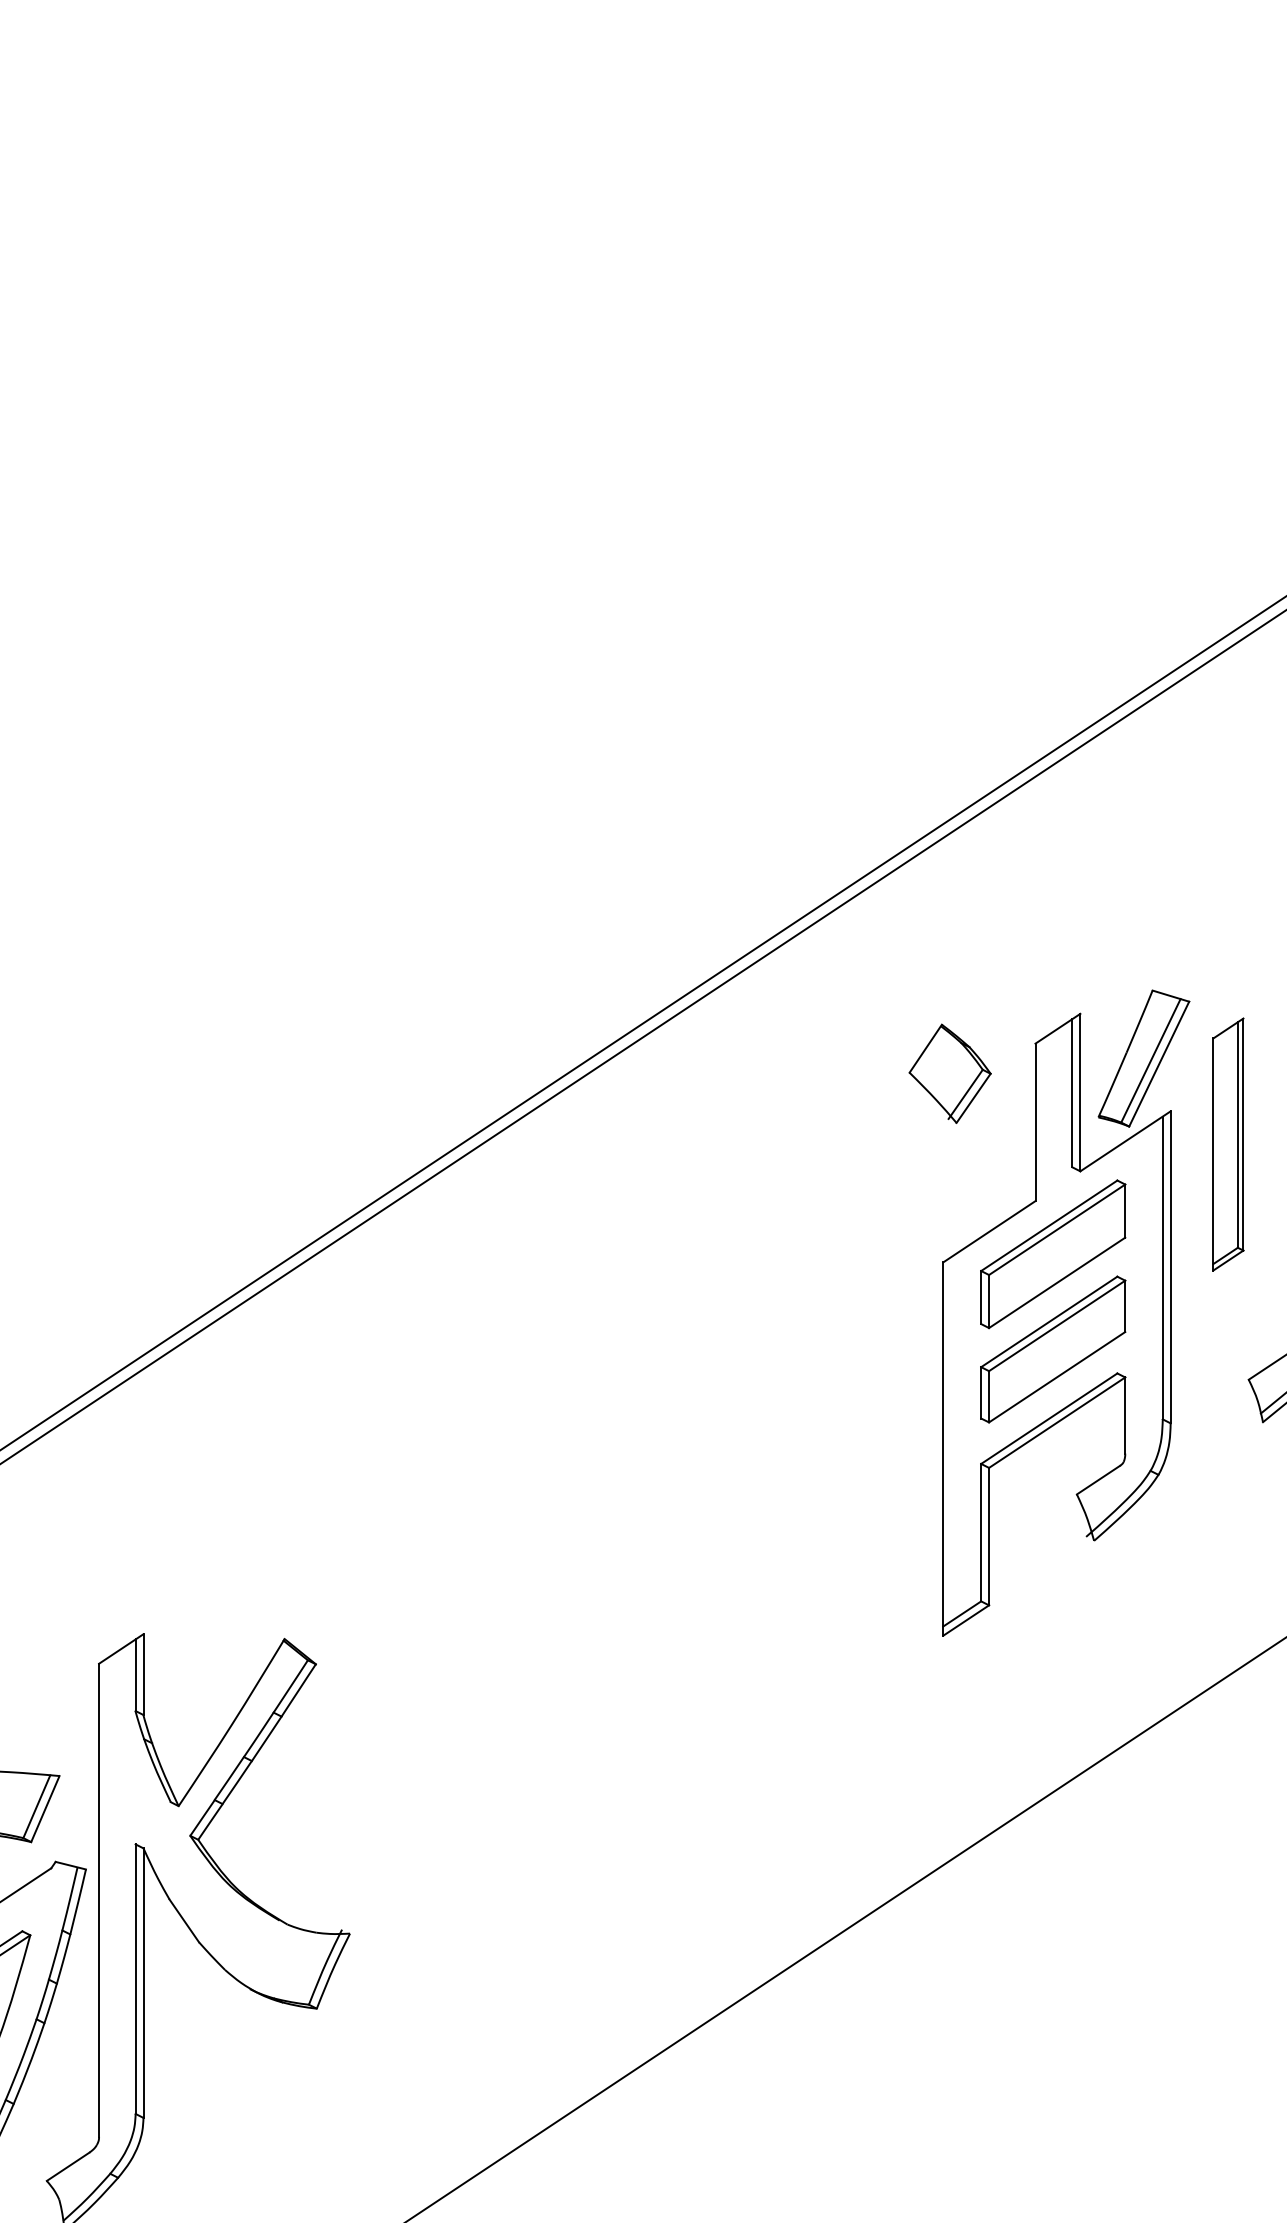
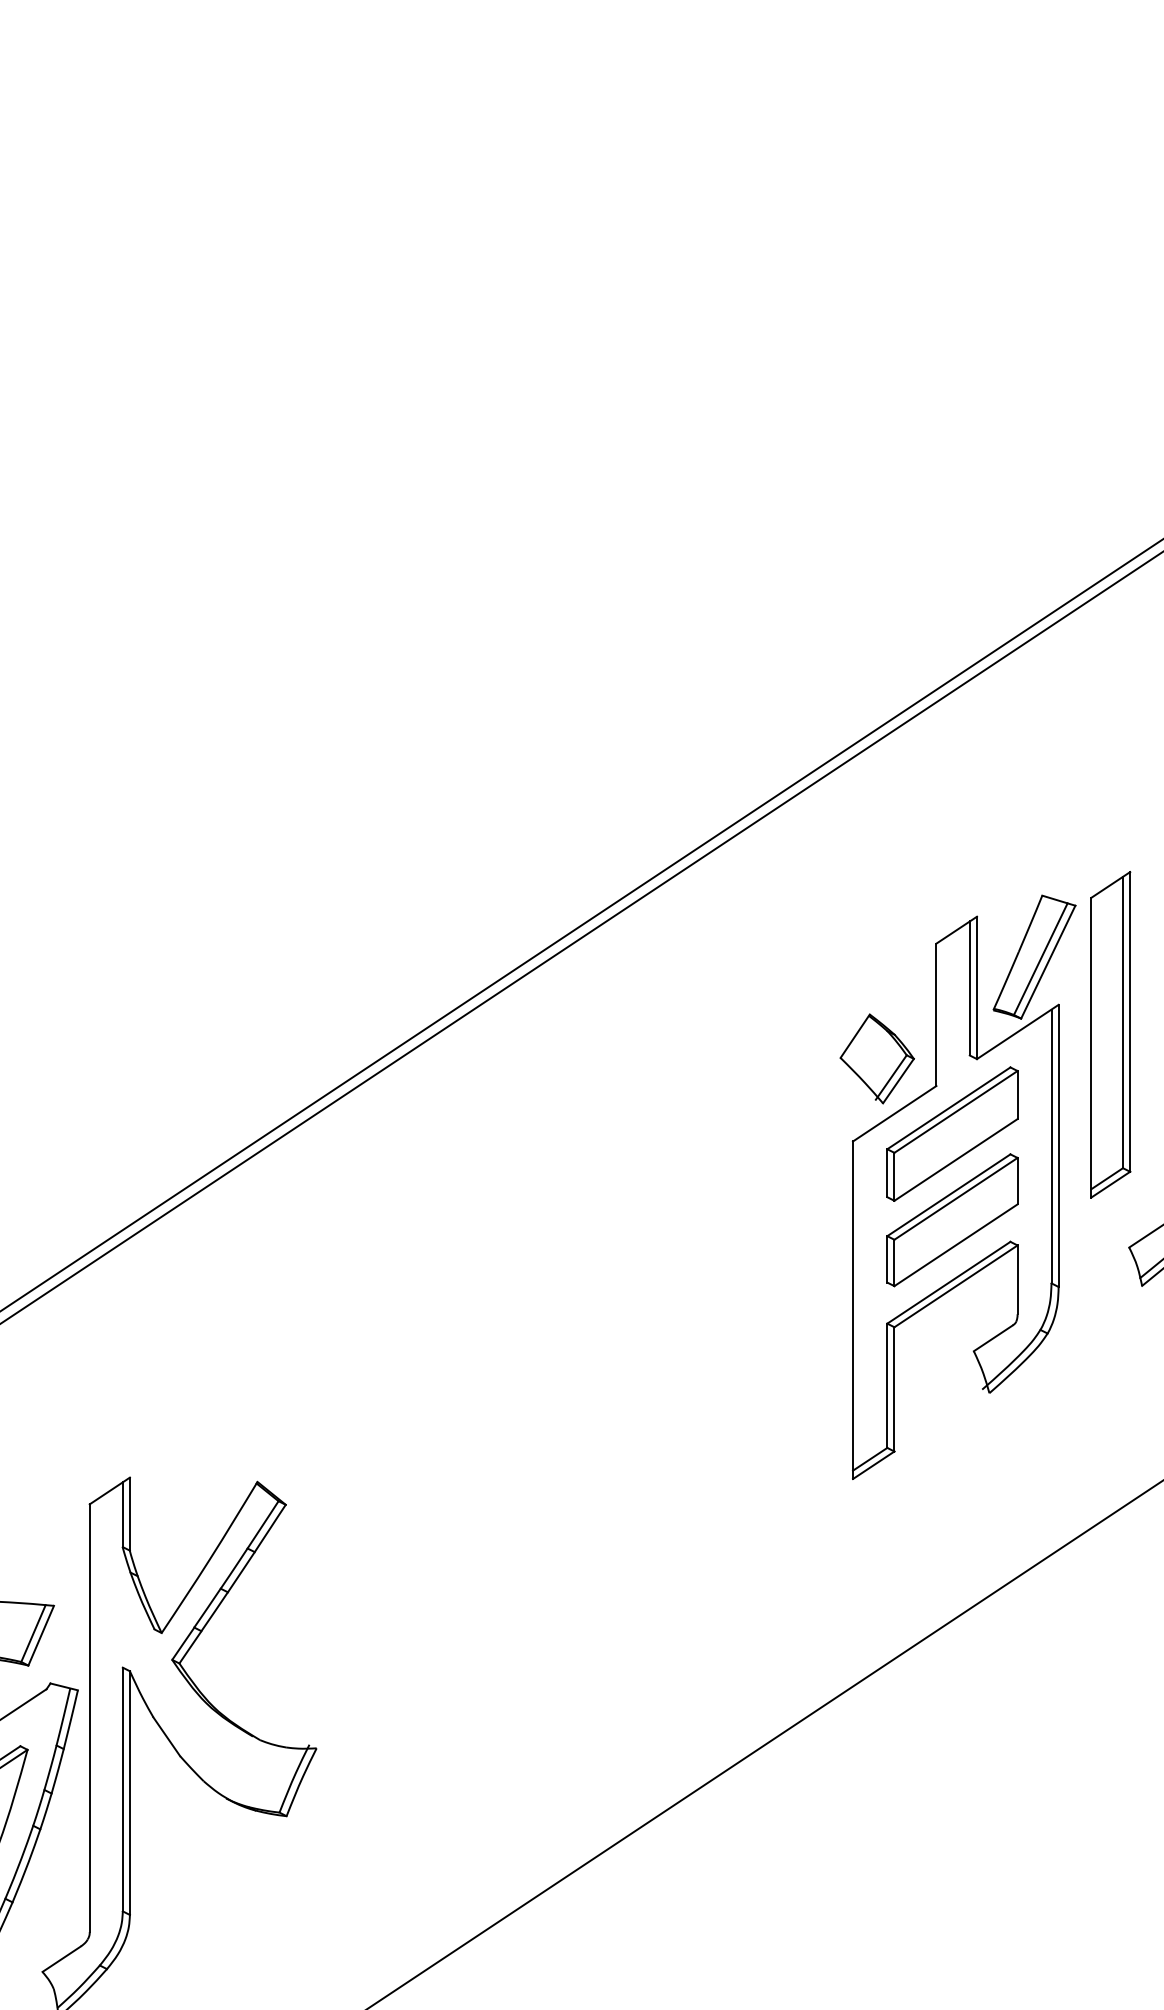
part: (949, 1073) -> (876, 1058), moved
part: (1228, 1144) -> (1110, 1034), size x1.43

